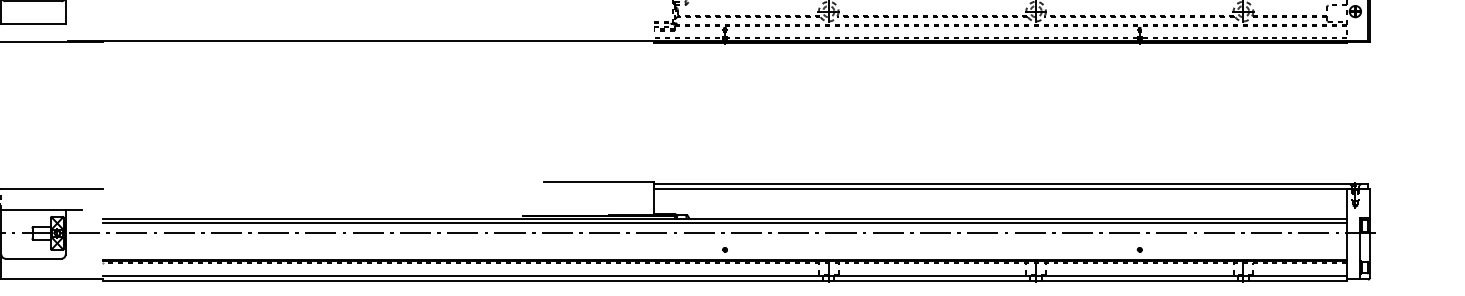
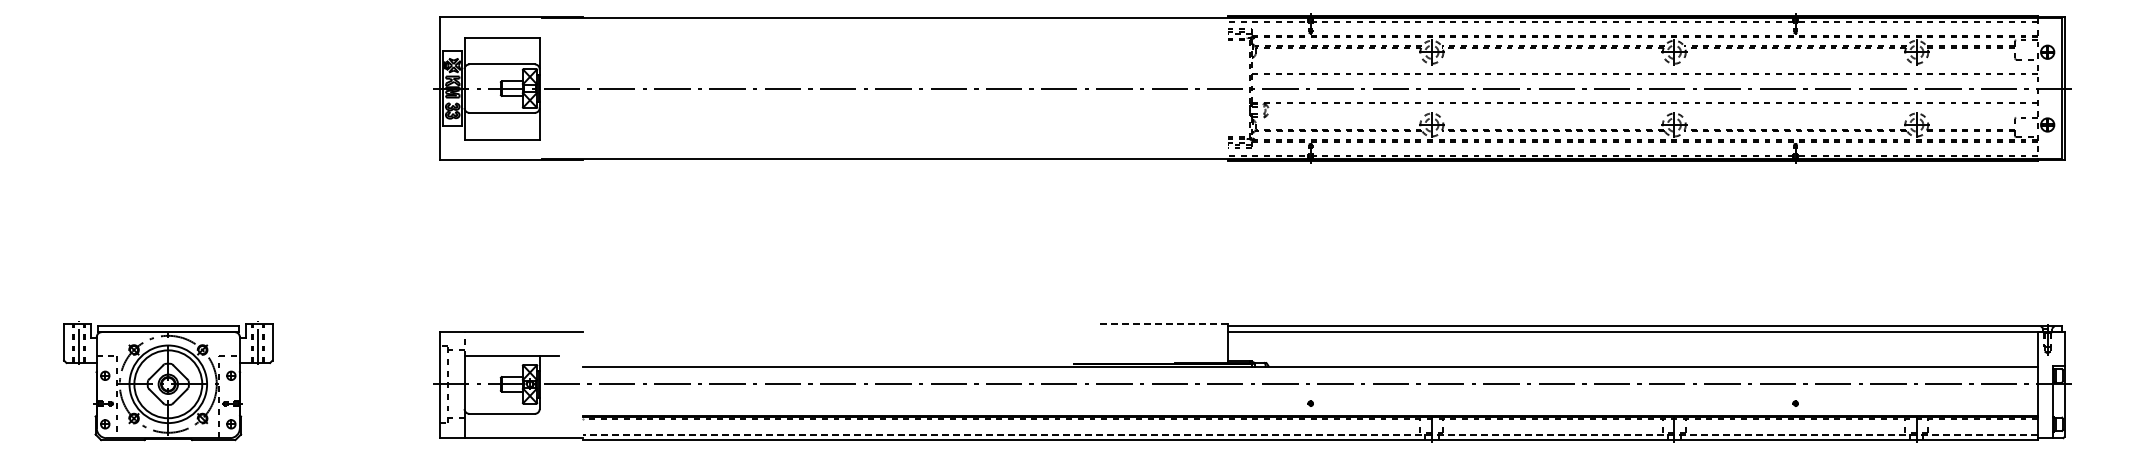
line: (598, 181) -> (1162, 323), solid -> dashed
line: (724, 223) -> (1310, 372), removed
line: (724, 276) -> (1310, 434), solid -> dashed

